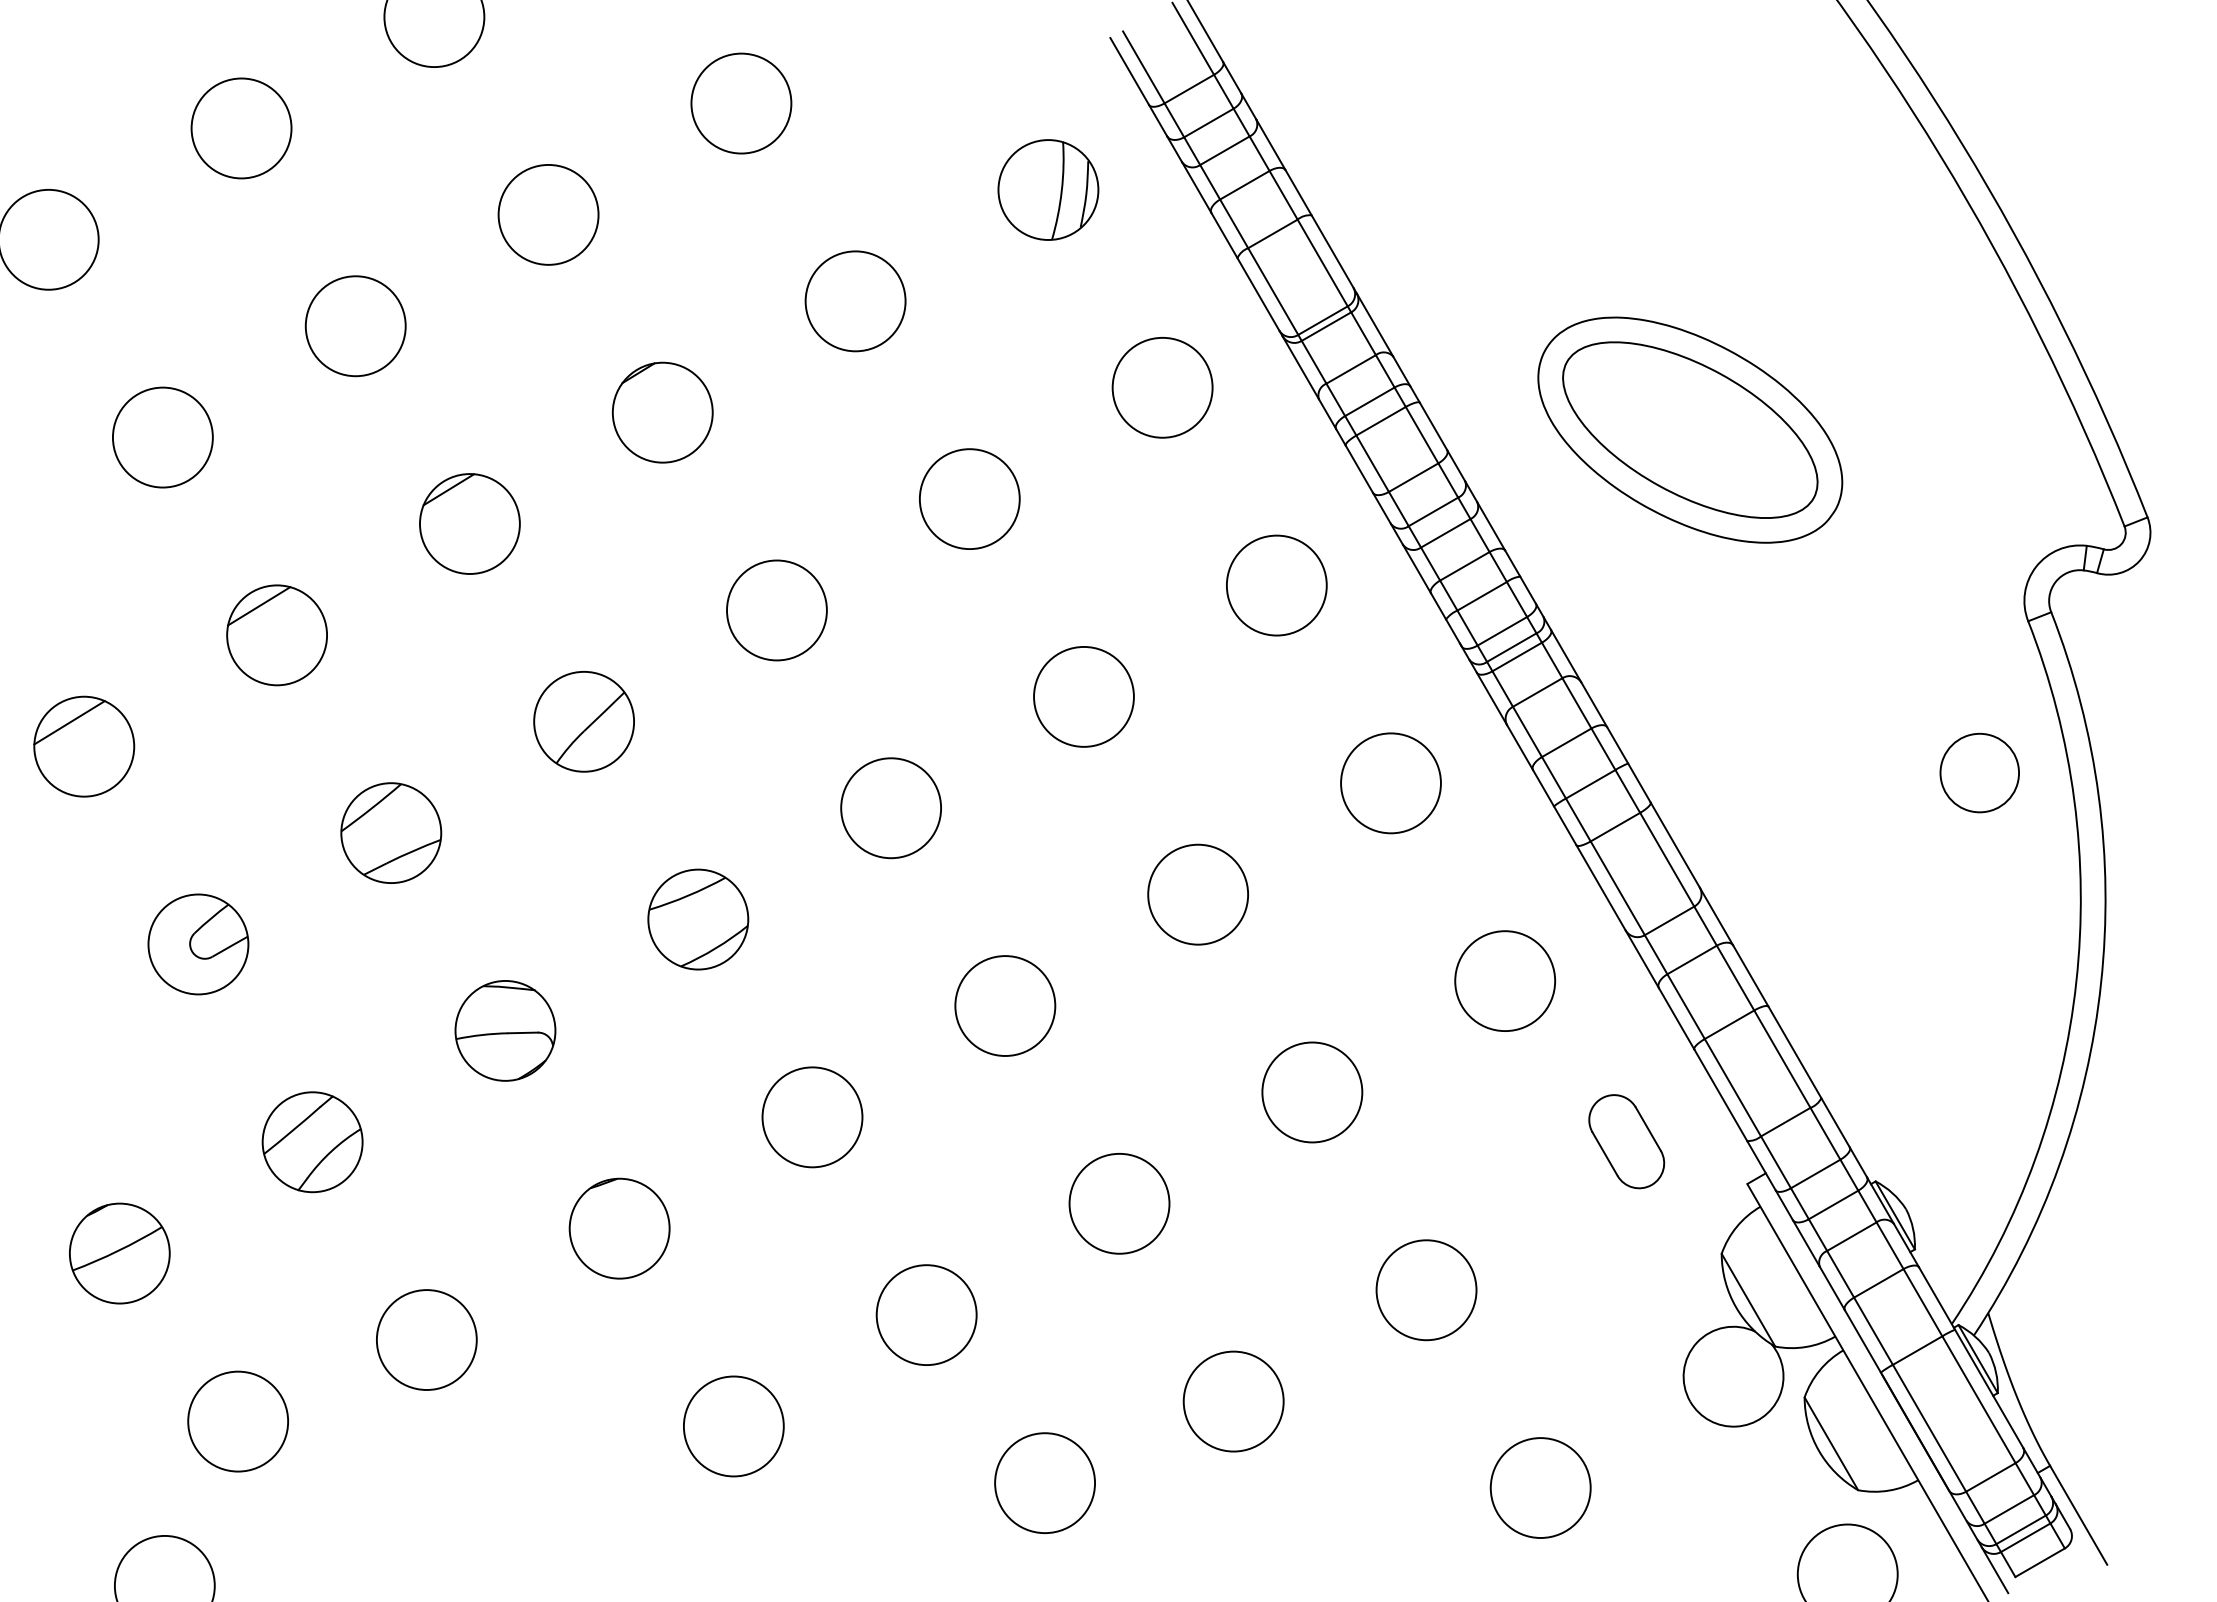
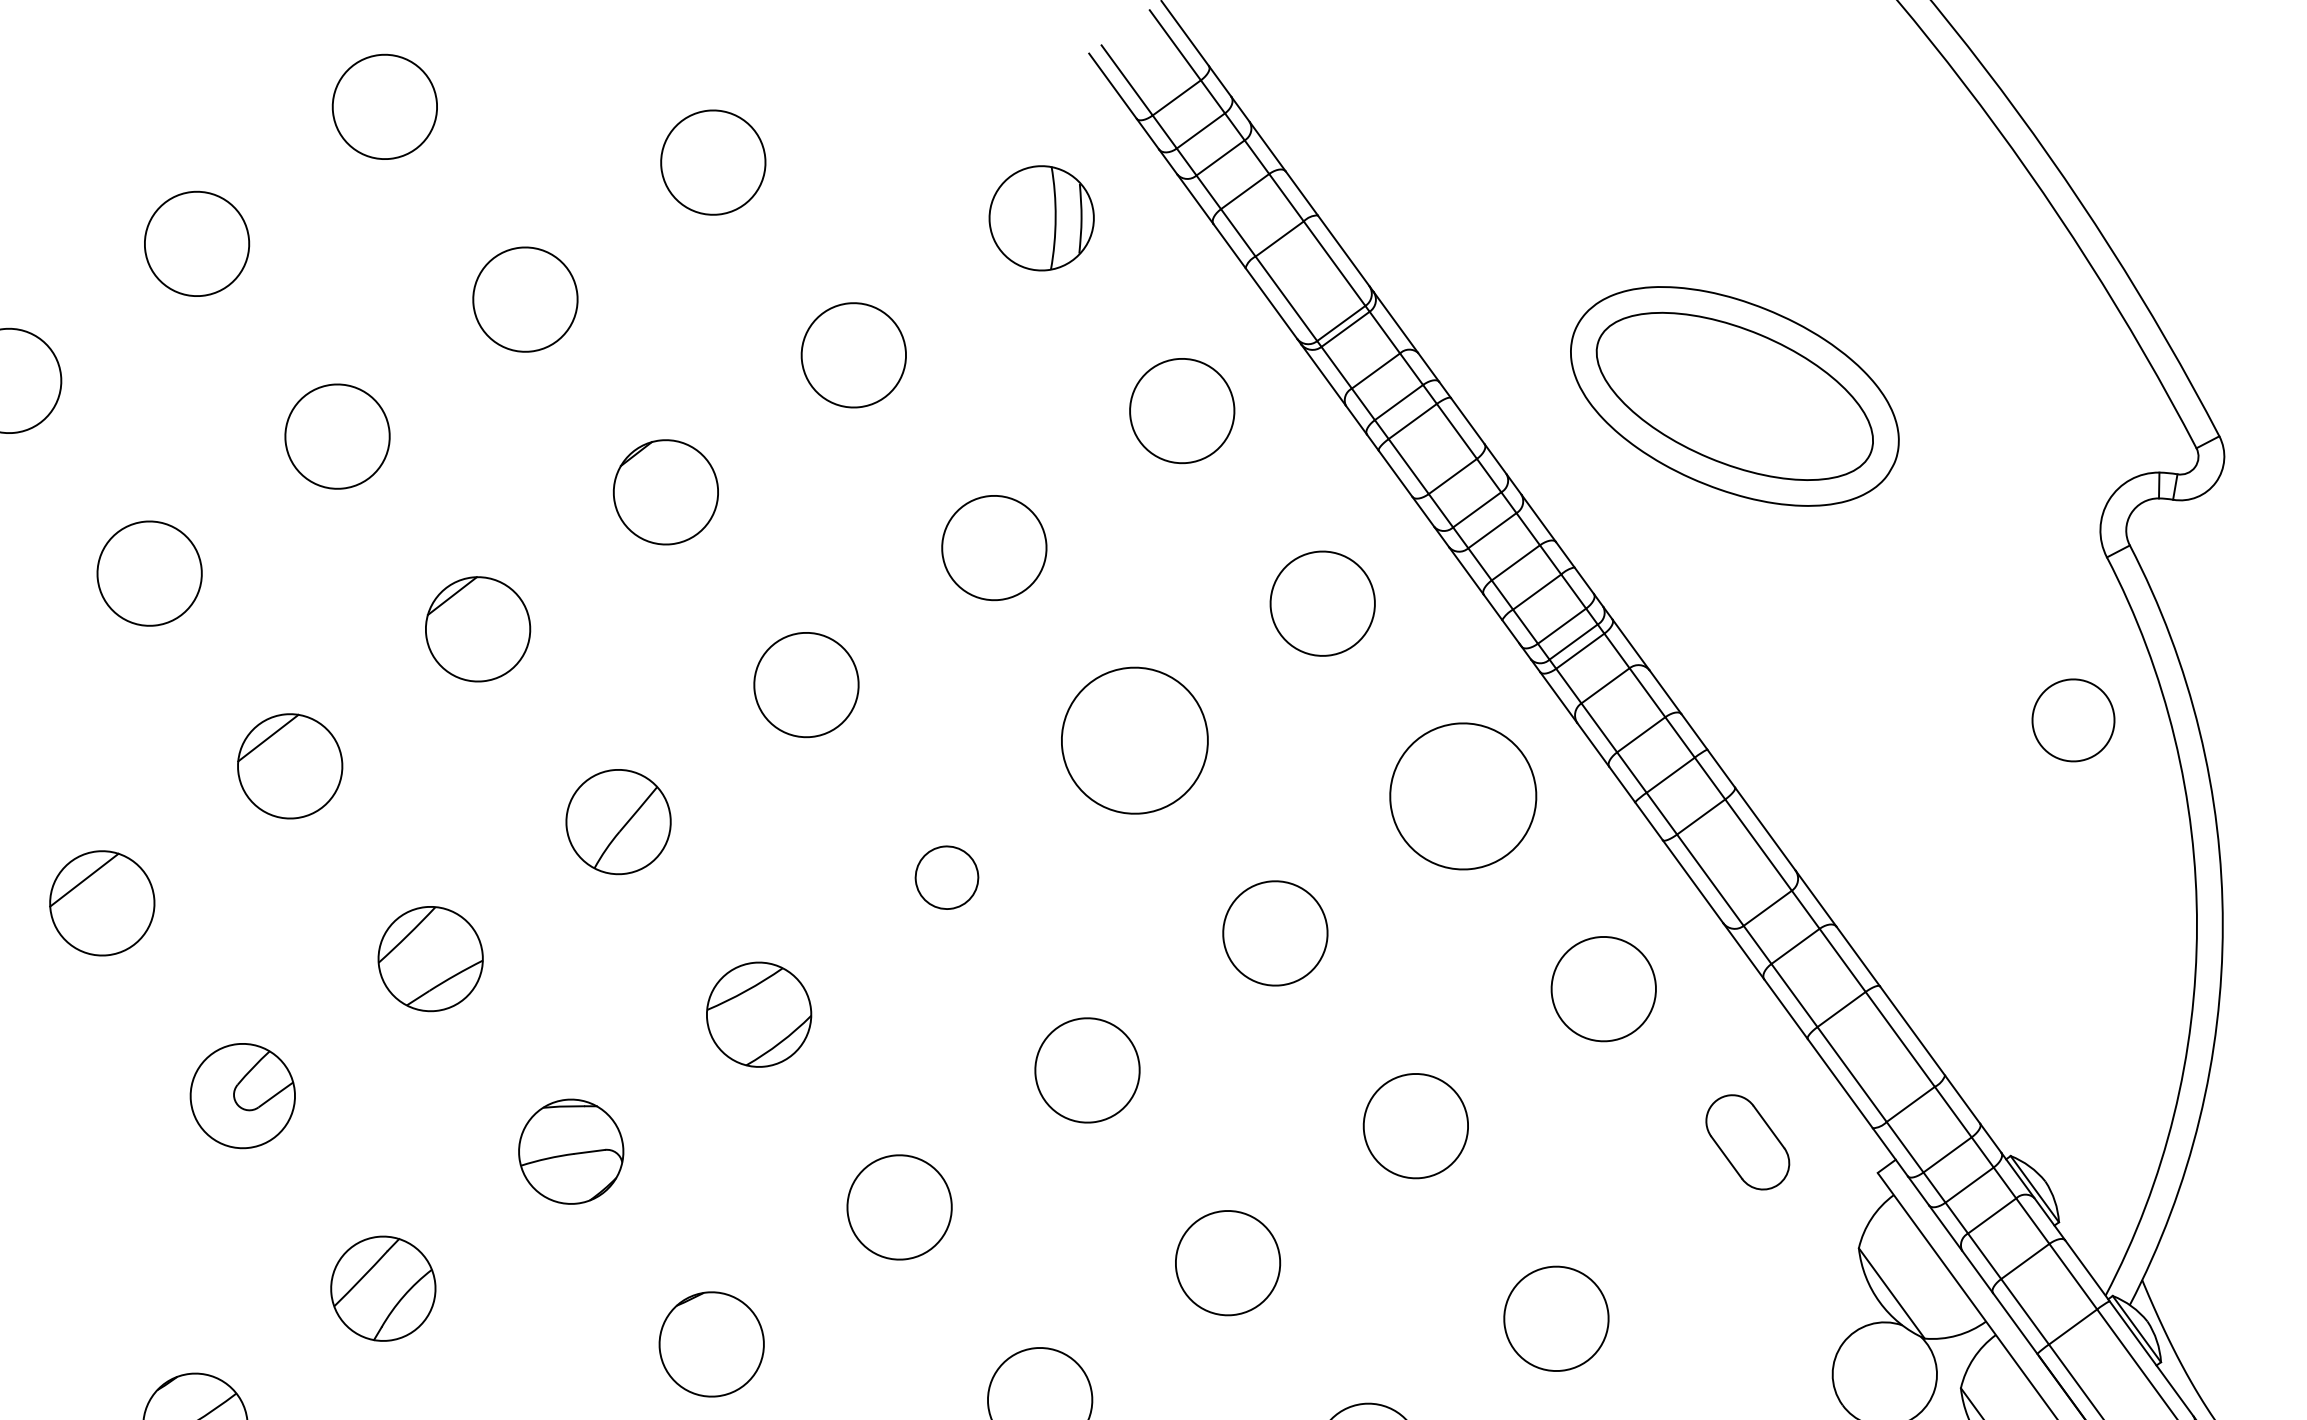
circle: (1083, 696) -> (1134, 740), size x1.4
circle: (1390, 783) -> (1462, 796), size x1.4
circle: (891, 808) -> (947, 877), size x0.6

